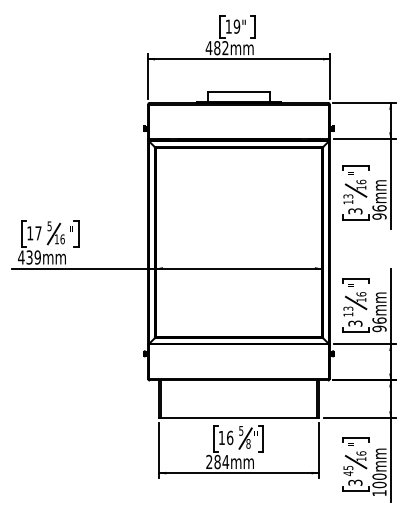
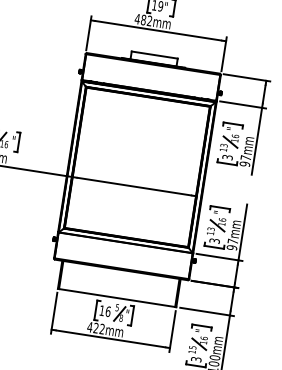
text: (379, 208) -> (245, 158), 96mm -> 97mm
text: (379, 320) -> (232, 241), 96mm -> 97mm
text: (217, 461) -> (96, 327), 284mm -> 422mm
text: (348, 473) -> (192, 351), 45 -> 15

